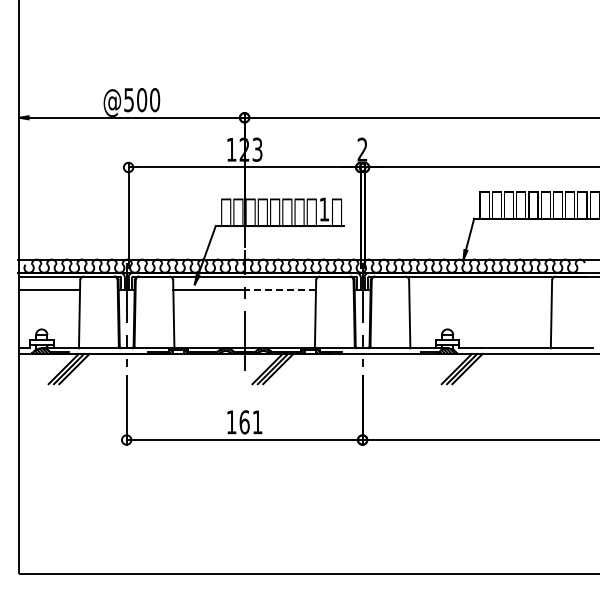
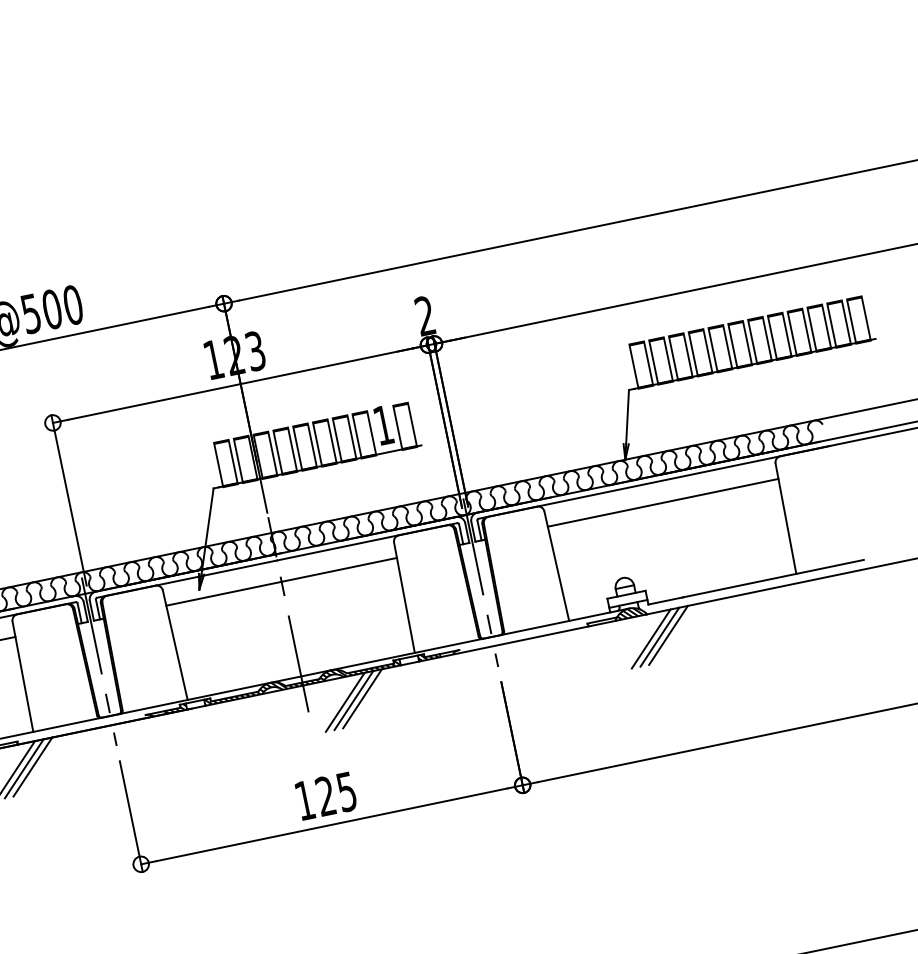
line: (280, 289) -> (339, 569), dashed -> solid
line: (480, 289) -> (662, 502), added
text: (250, 422) -> (335, 794), 161 -> 125

